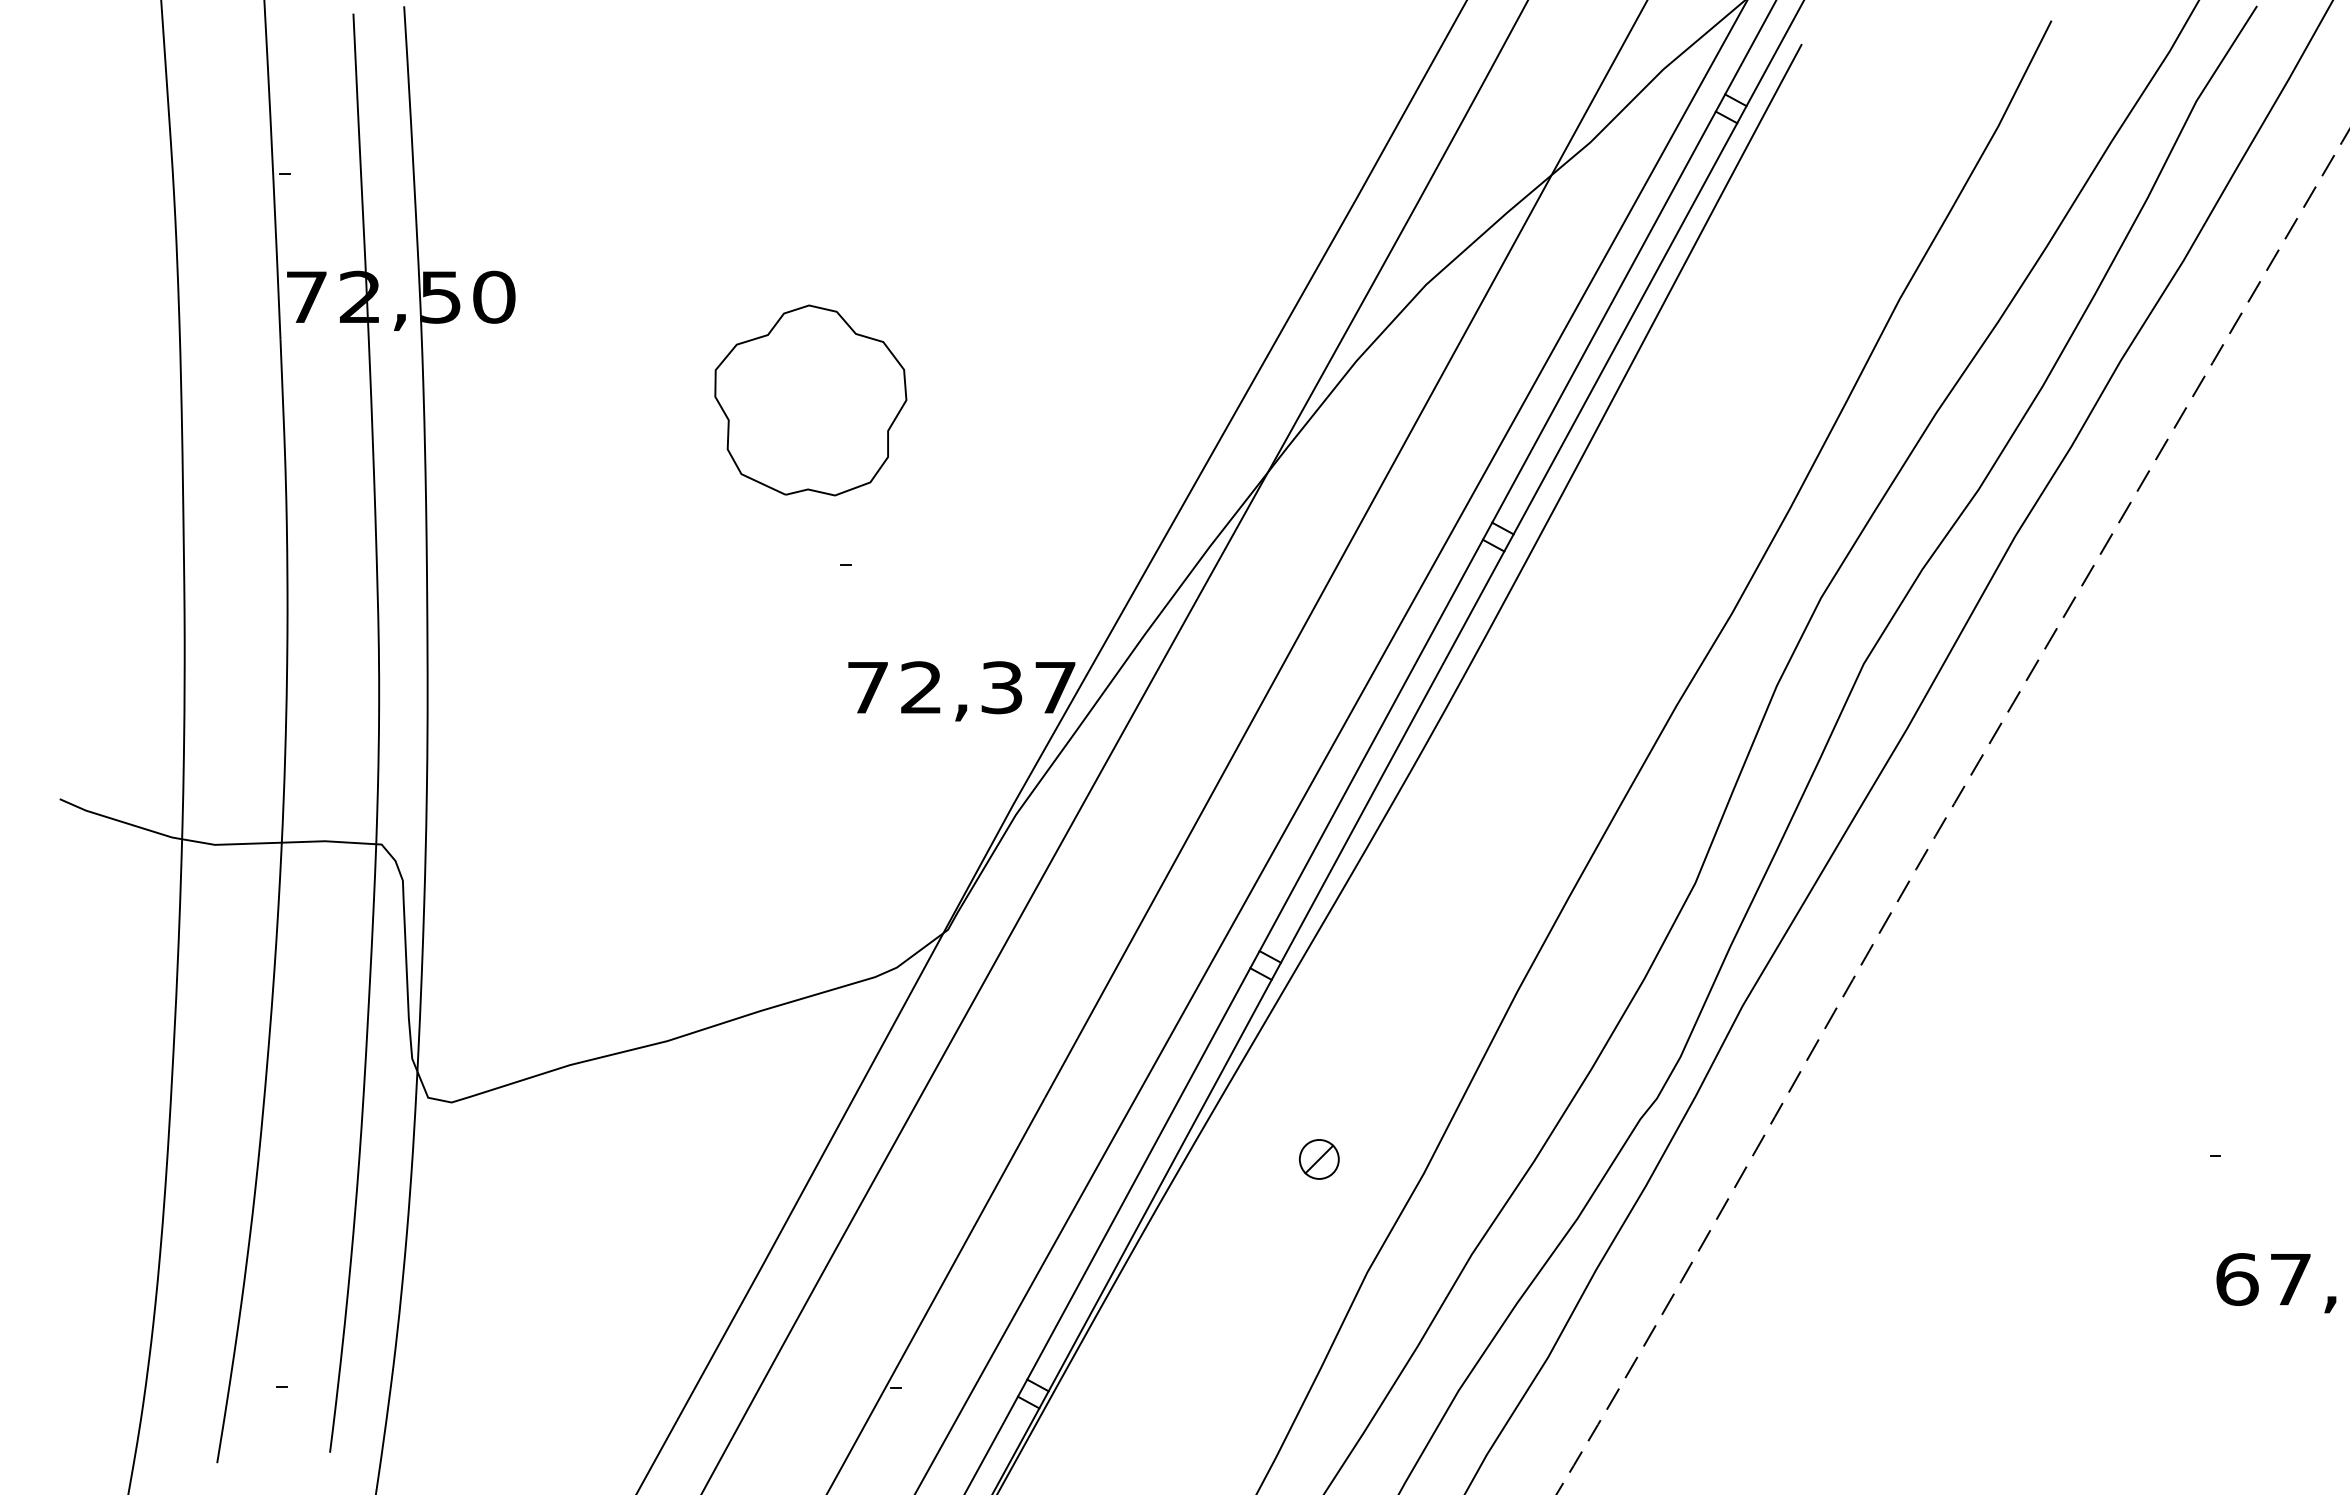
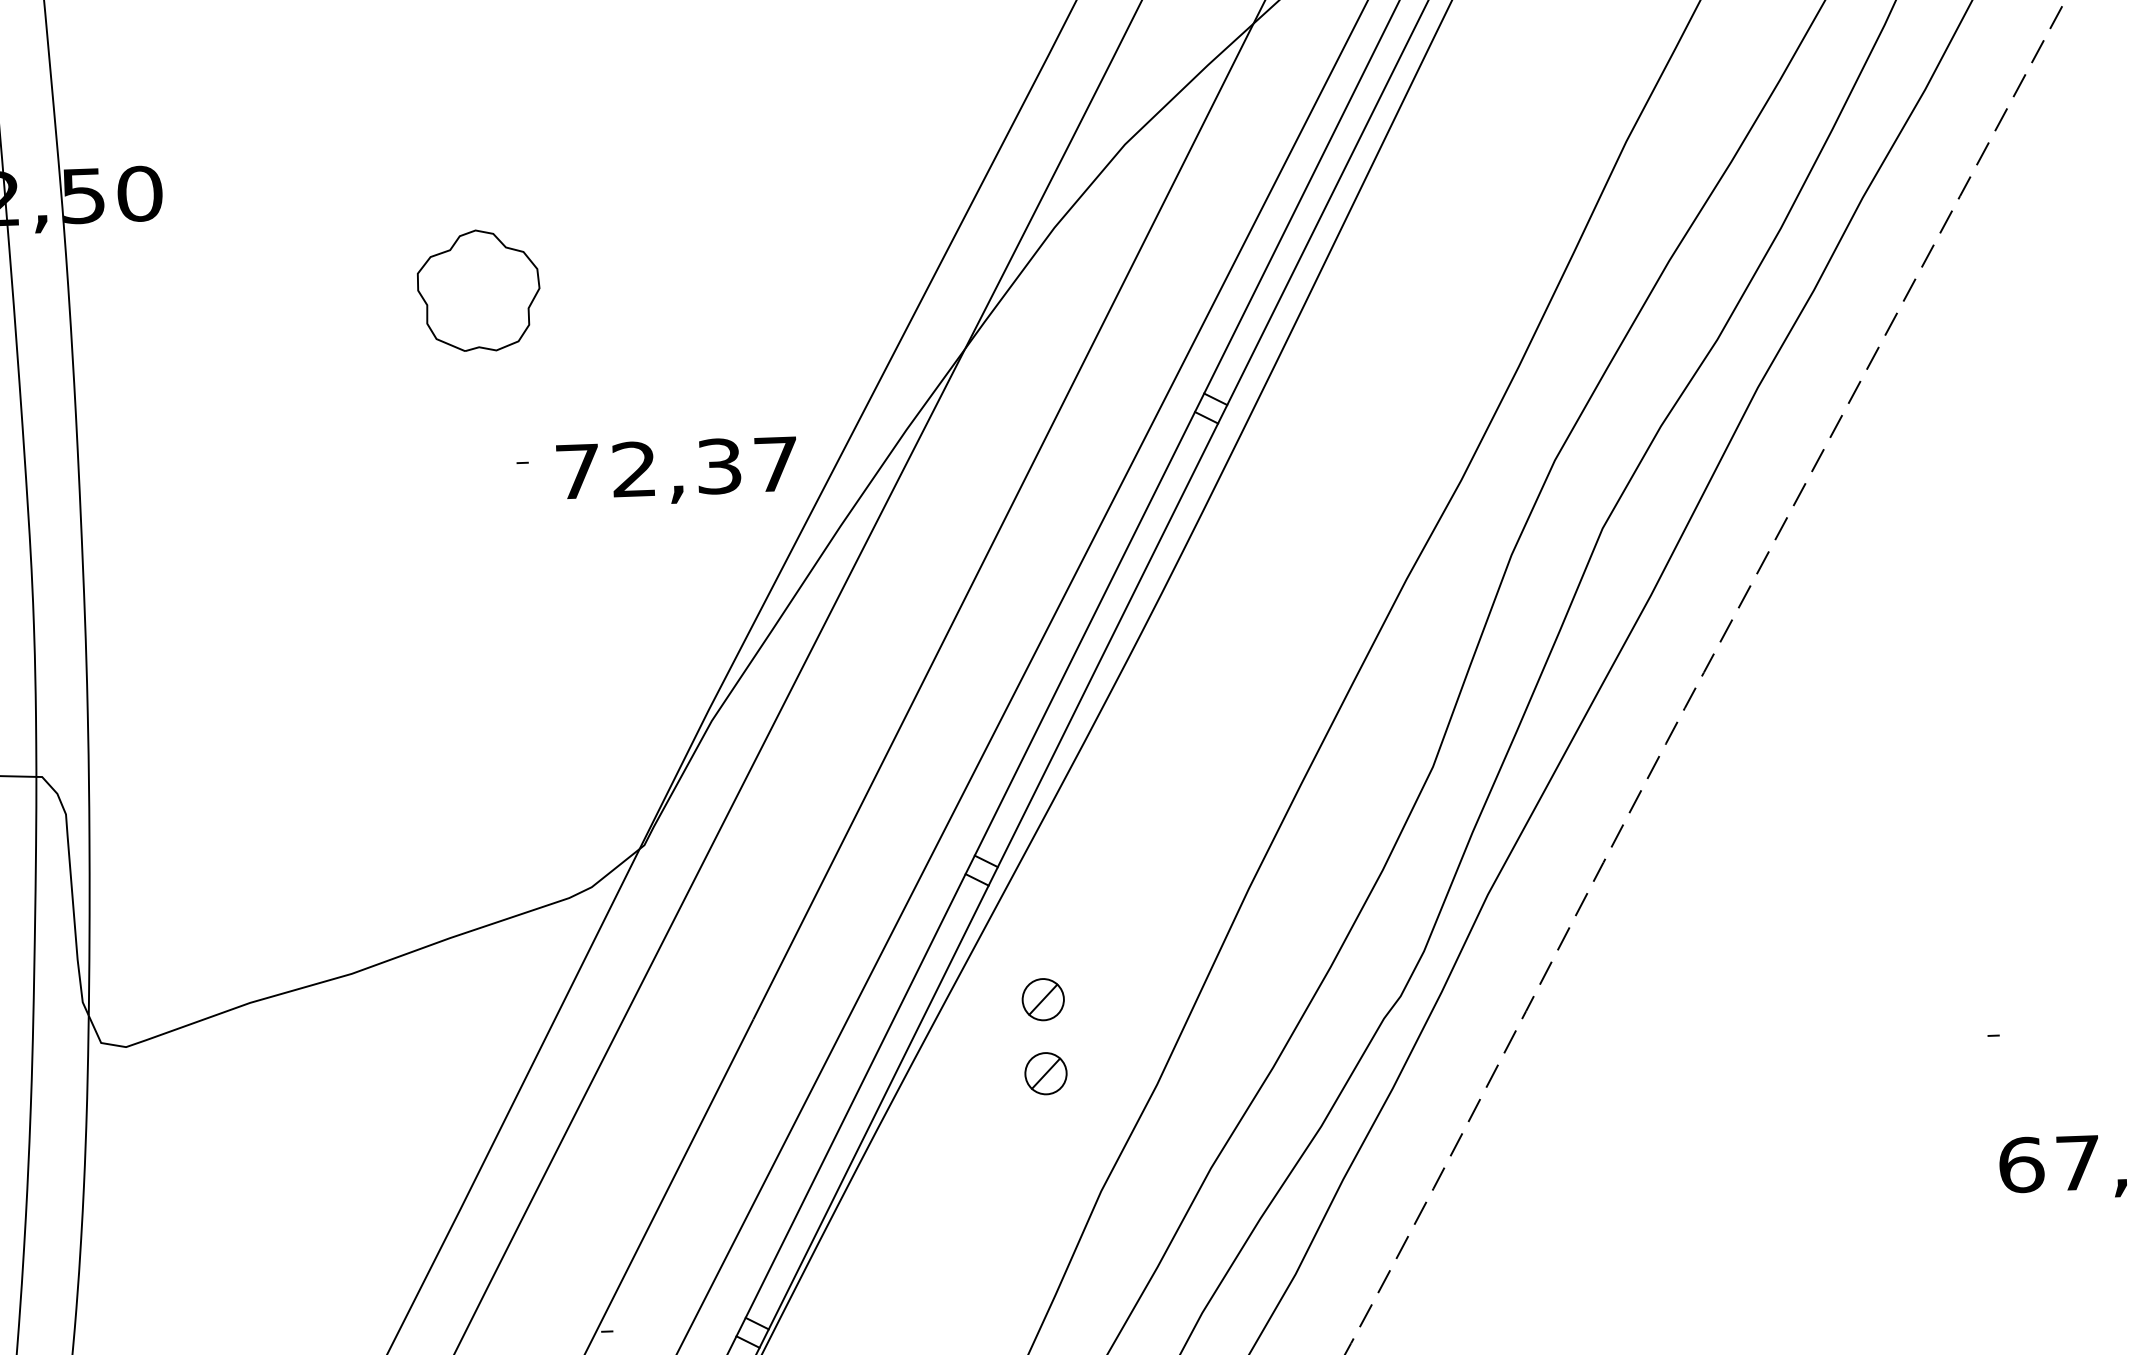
part: (810, 400) -> (478, 290), size x0.6
text: (961, 691) -> (676, 471), moved
part: (1319, 1089) -> (1043, 999), added

